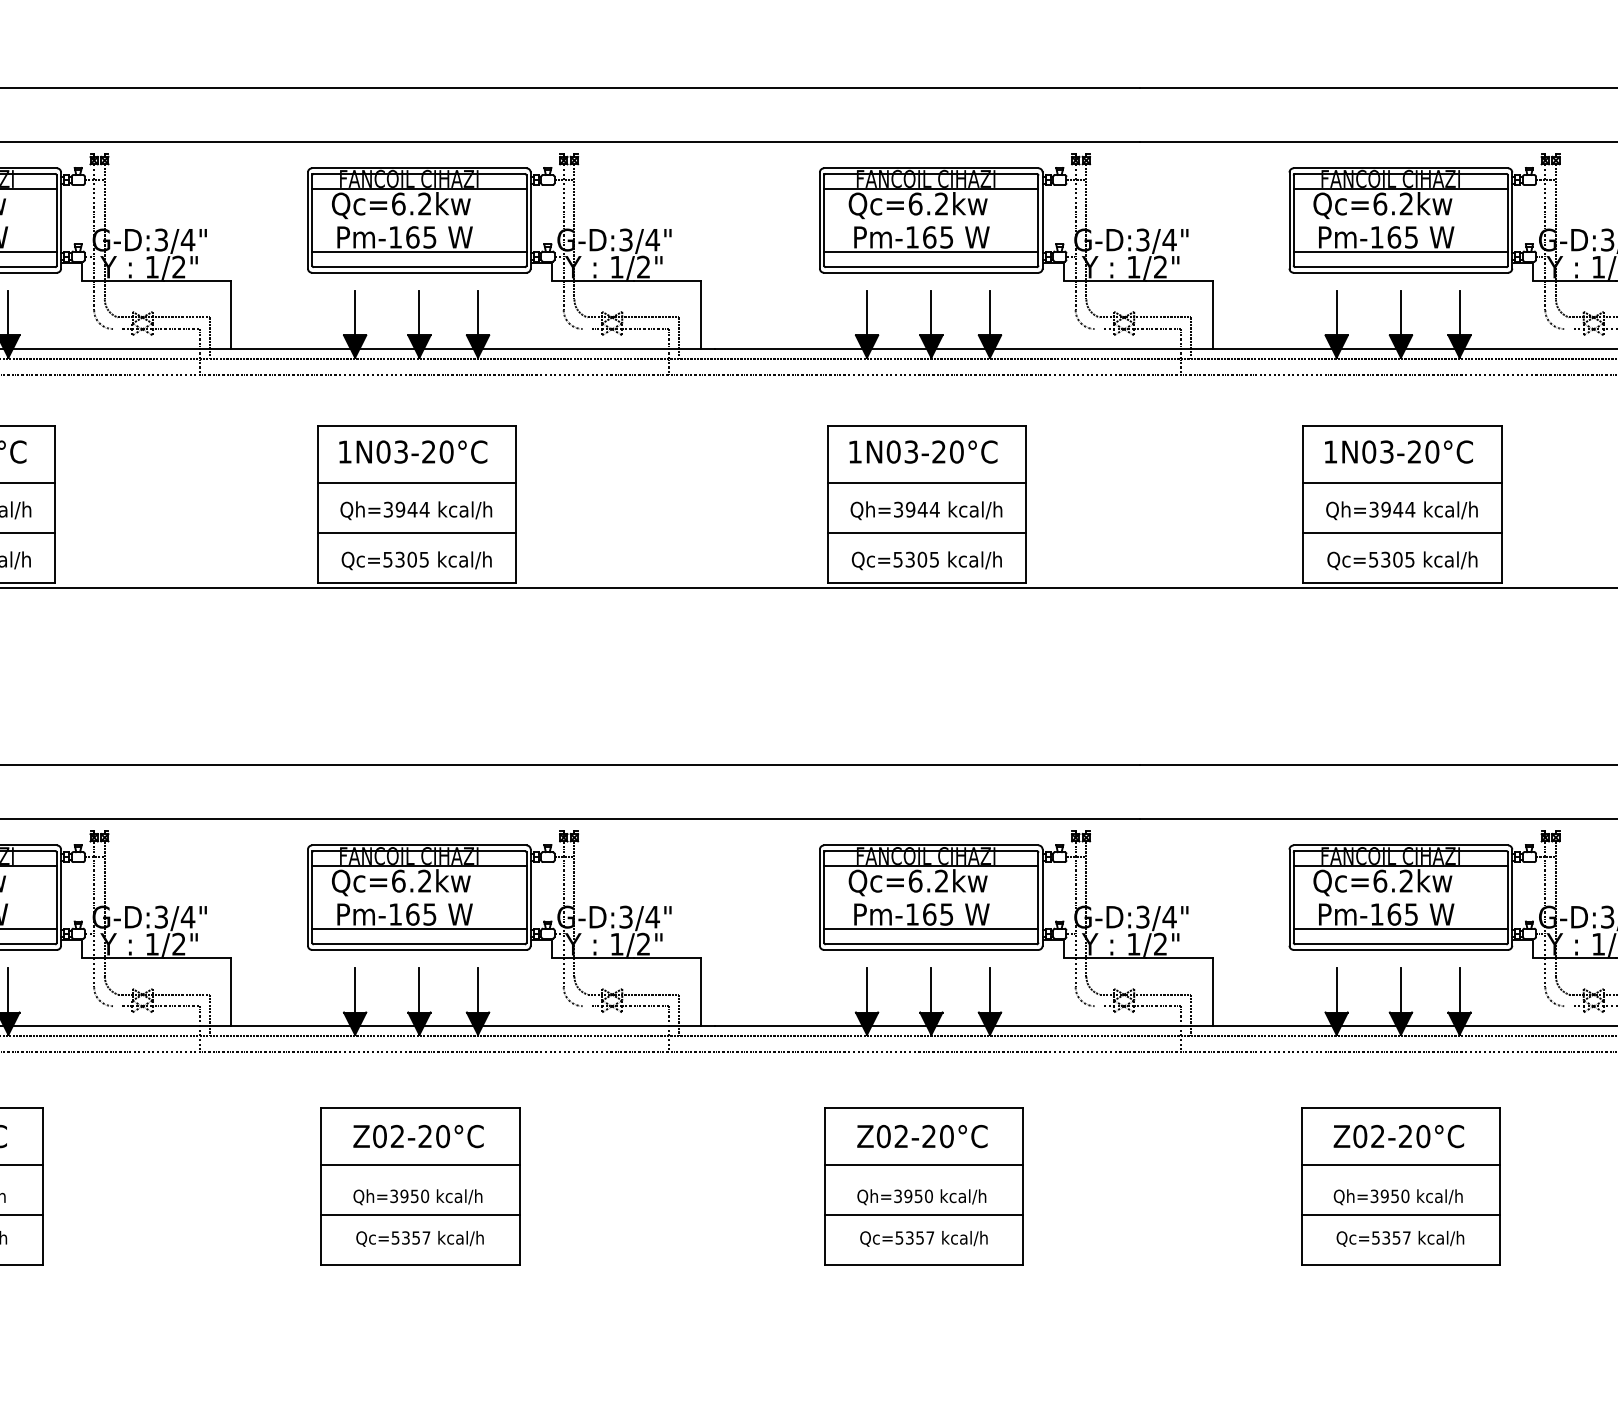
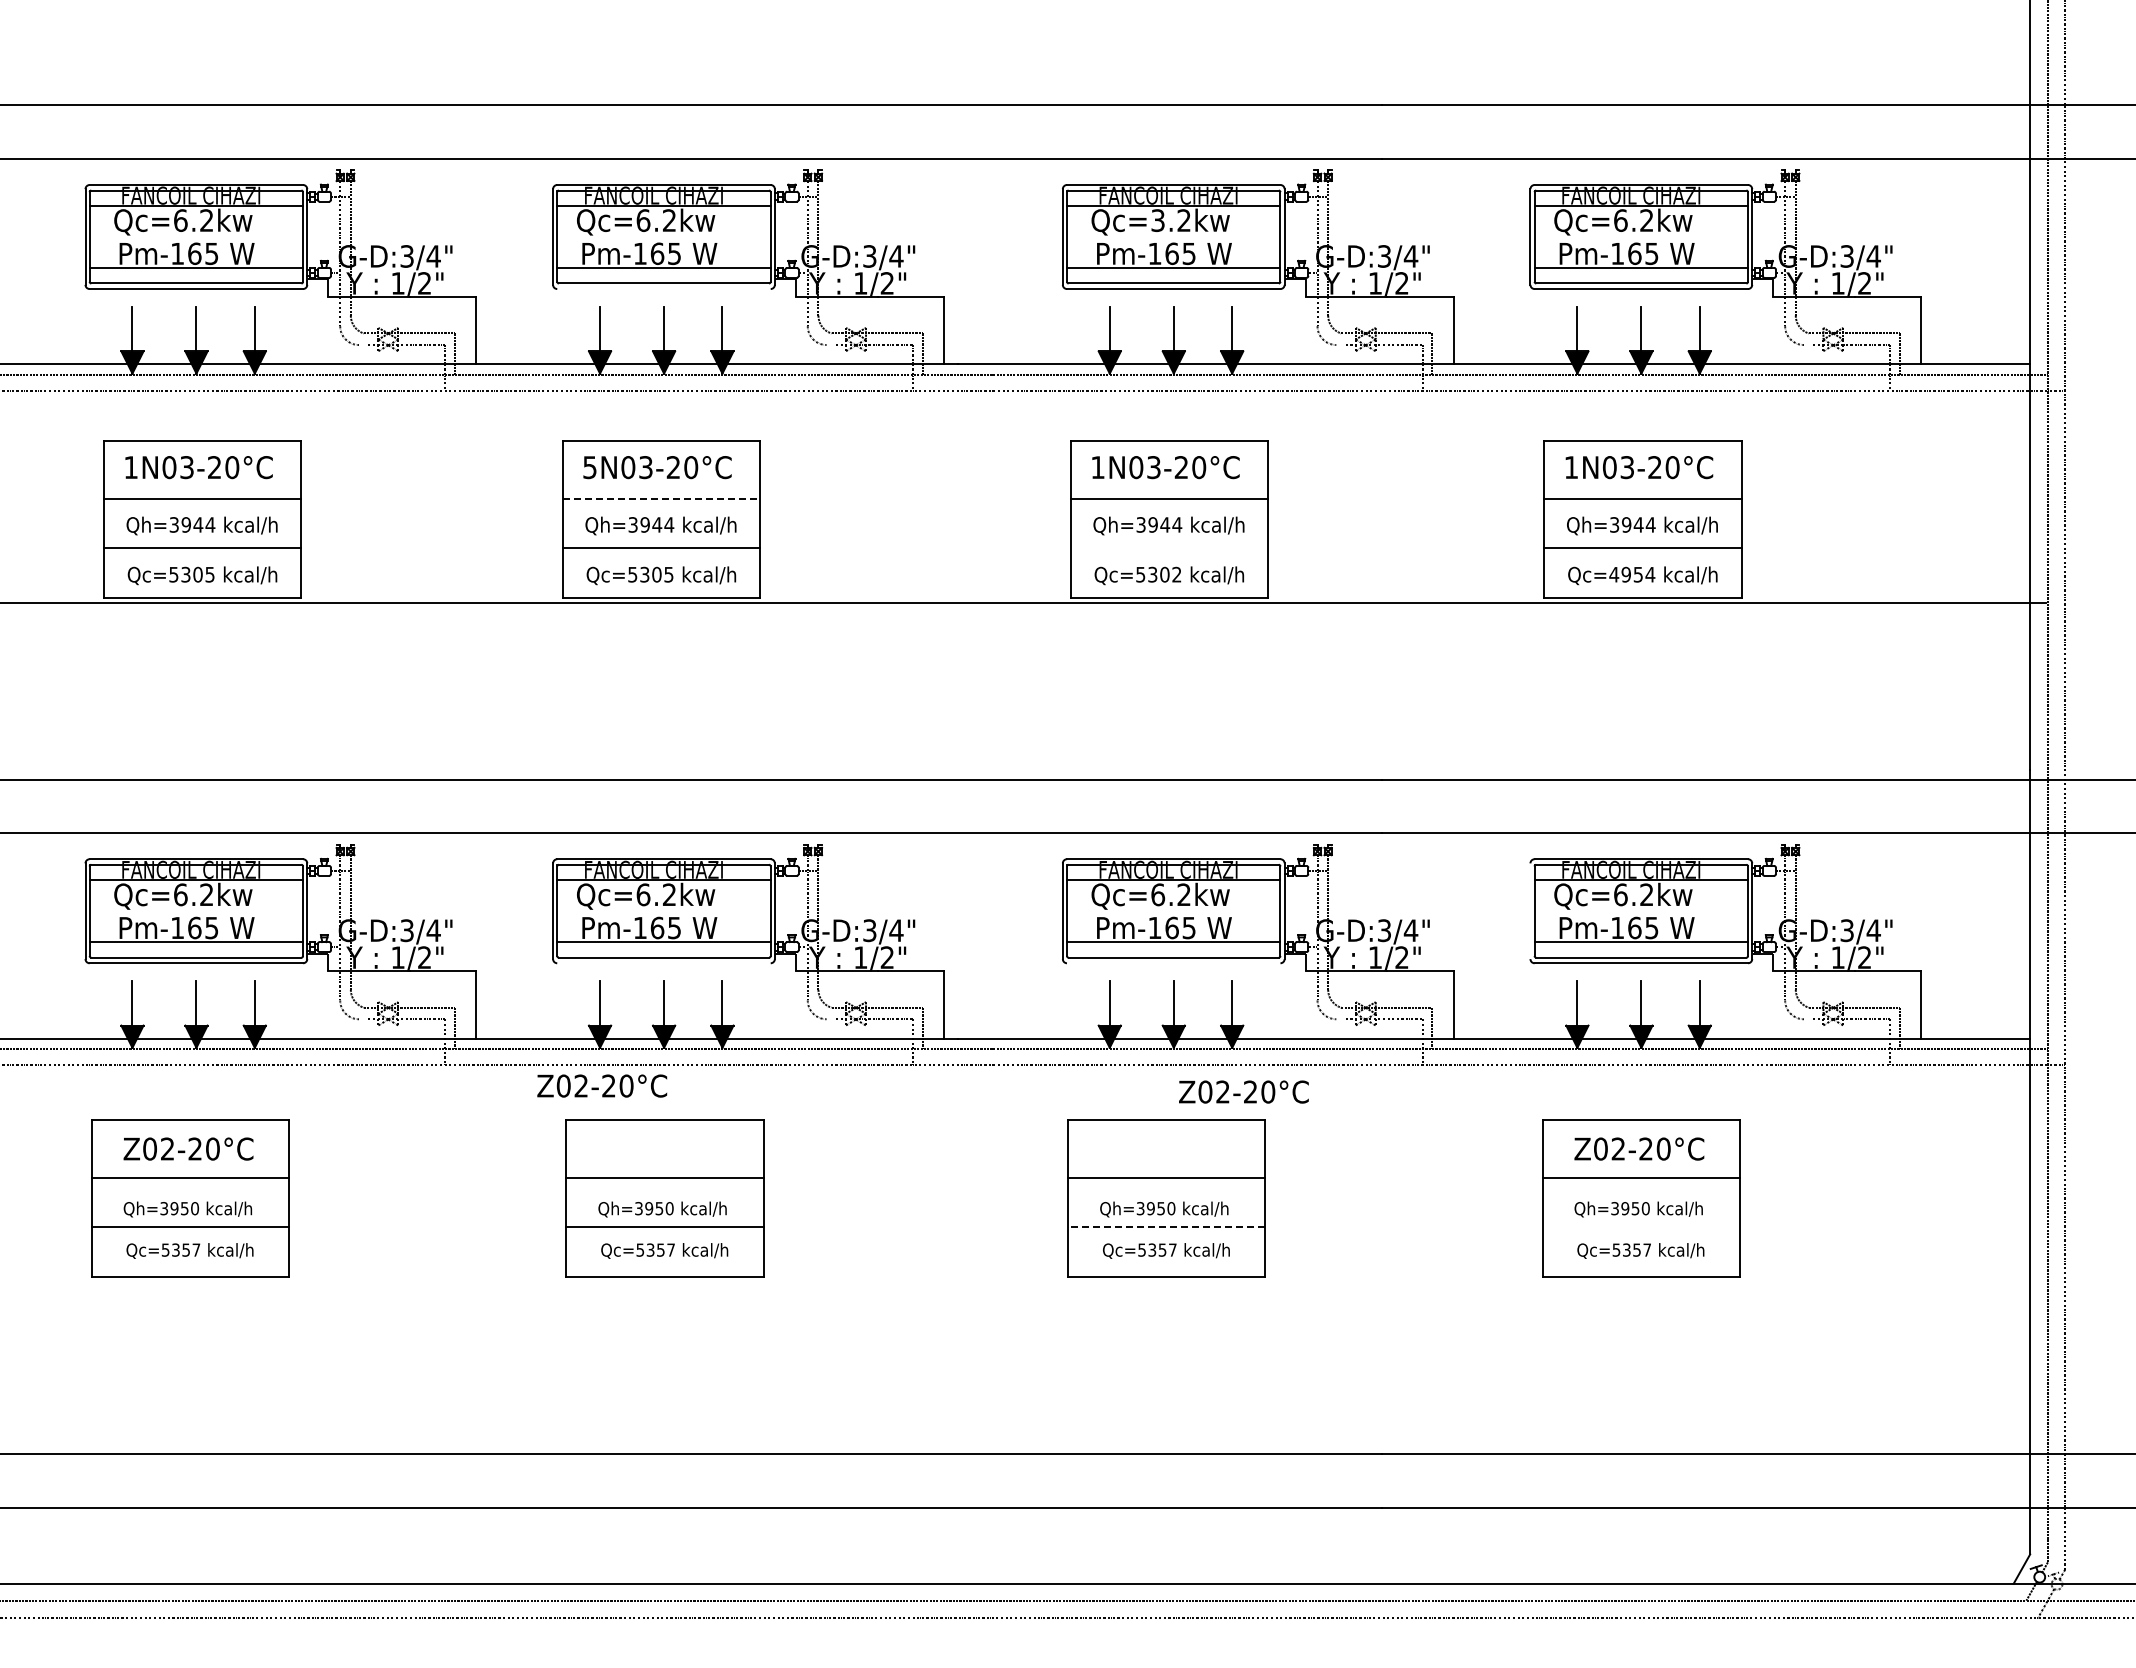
text: (915, 203) -> (1158, 220), Qc=6.2kw -> Qc=3.2kw
line: (418, 273) -> (663, 289), removed
text: (344, 452) -> (589, 467), 1N03-20°C -> 5N03-20°C
line: (416, 483) -> (661, 498), solid -> dashed
line: (927, 533) -> (1169, 548), removed
text: (934, 559) -> (1176, 574), Qc=5305 -> Qc=5302
text: (1392, 559) -> (1632, 574), Qc=5305 -> Qc=4954
line: (1289, 897) -> (1530, 911), removed
line: (418, 950) -> (663, 963), removed
line: (931, 950) -> (1173, 963), removed
text: (418, 1135) -> (602, 1085), moved
text: (922, 1135) -> (1243, 1091), moved
line: (924, 1215) -> (1166, 1227), solid -> dashed
line: (1400, 1215) -> (1640, 1227), removed

